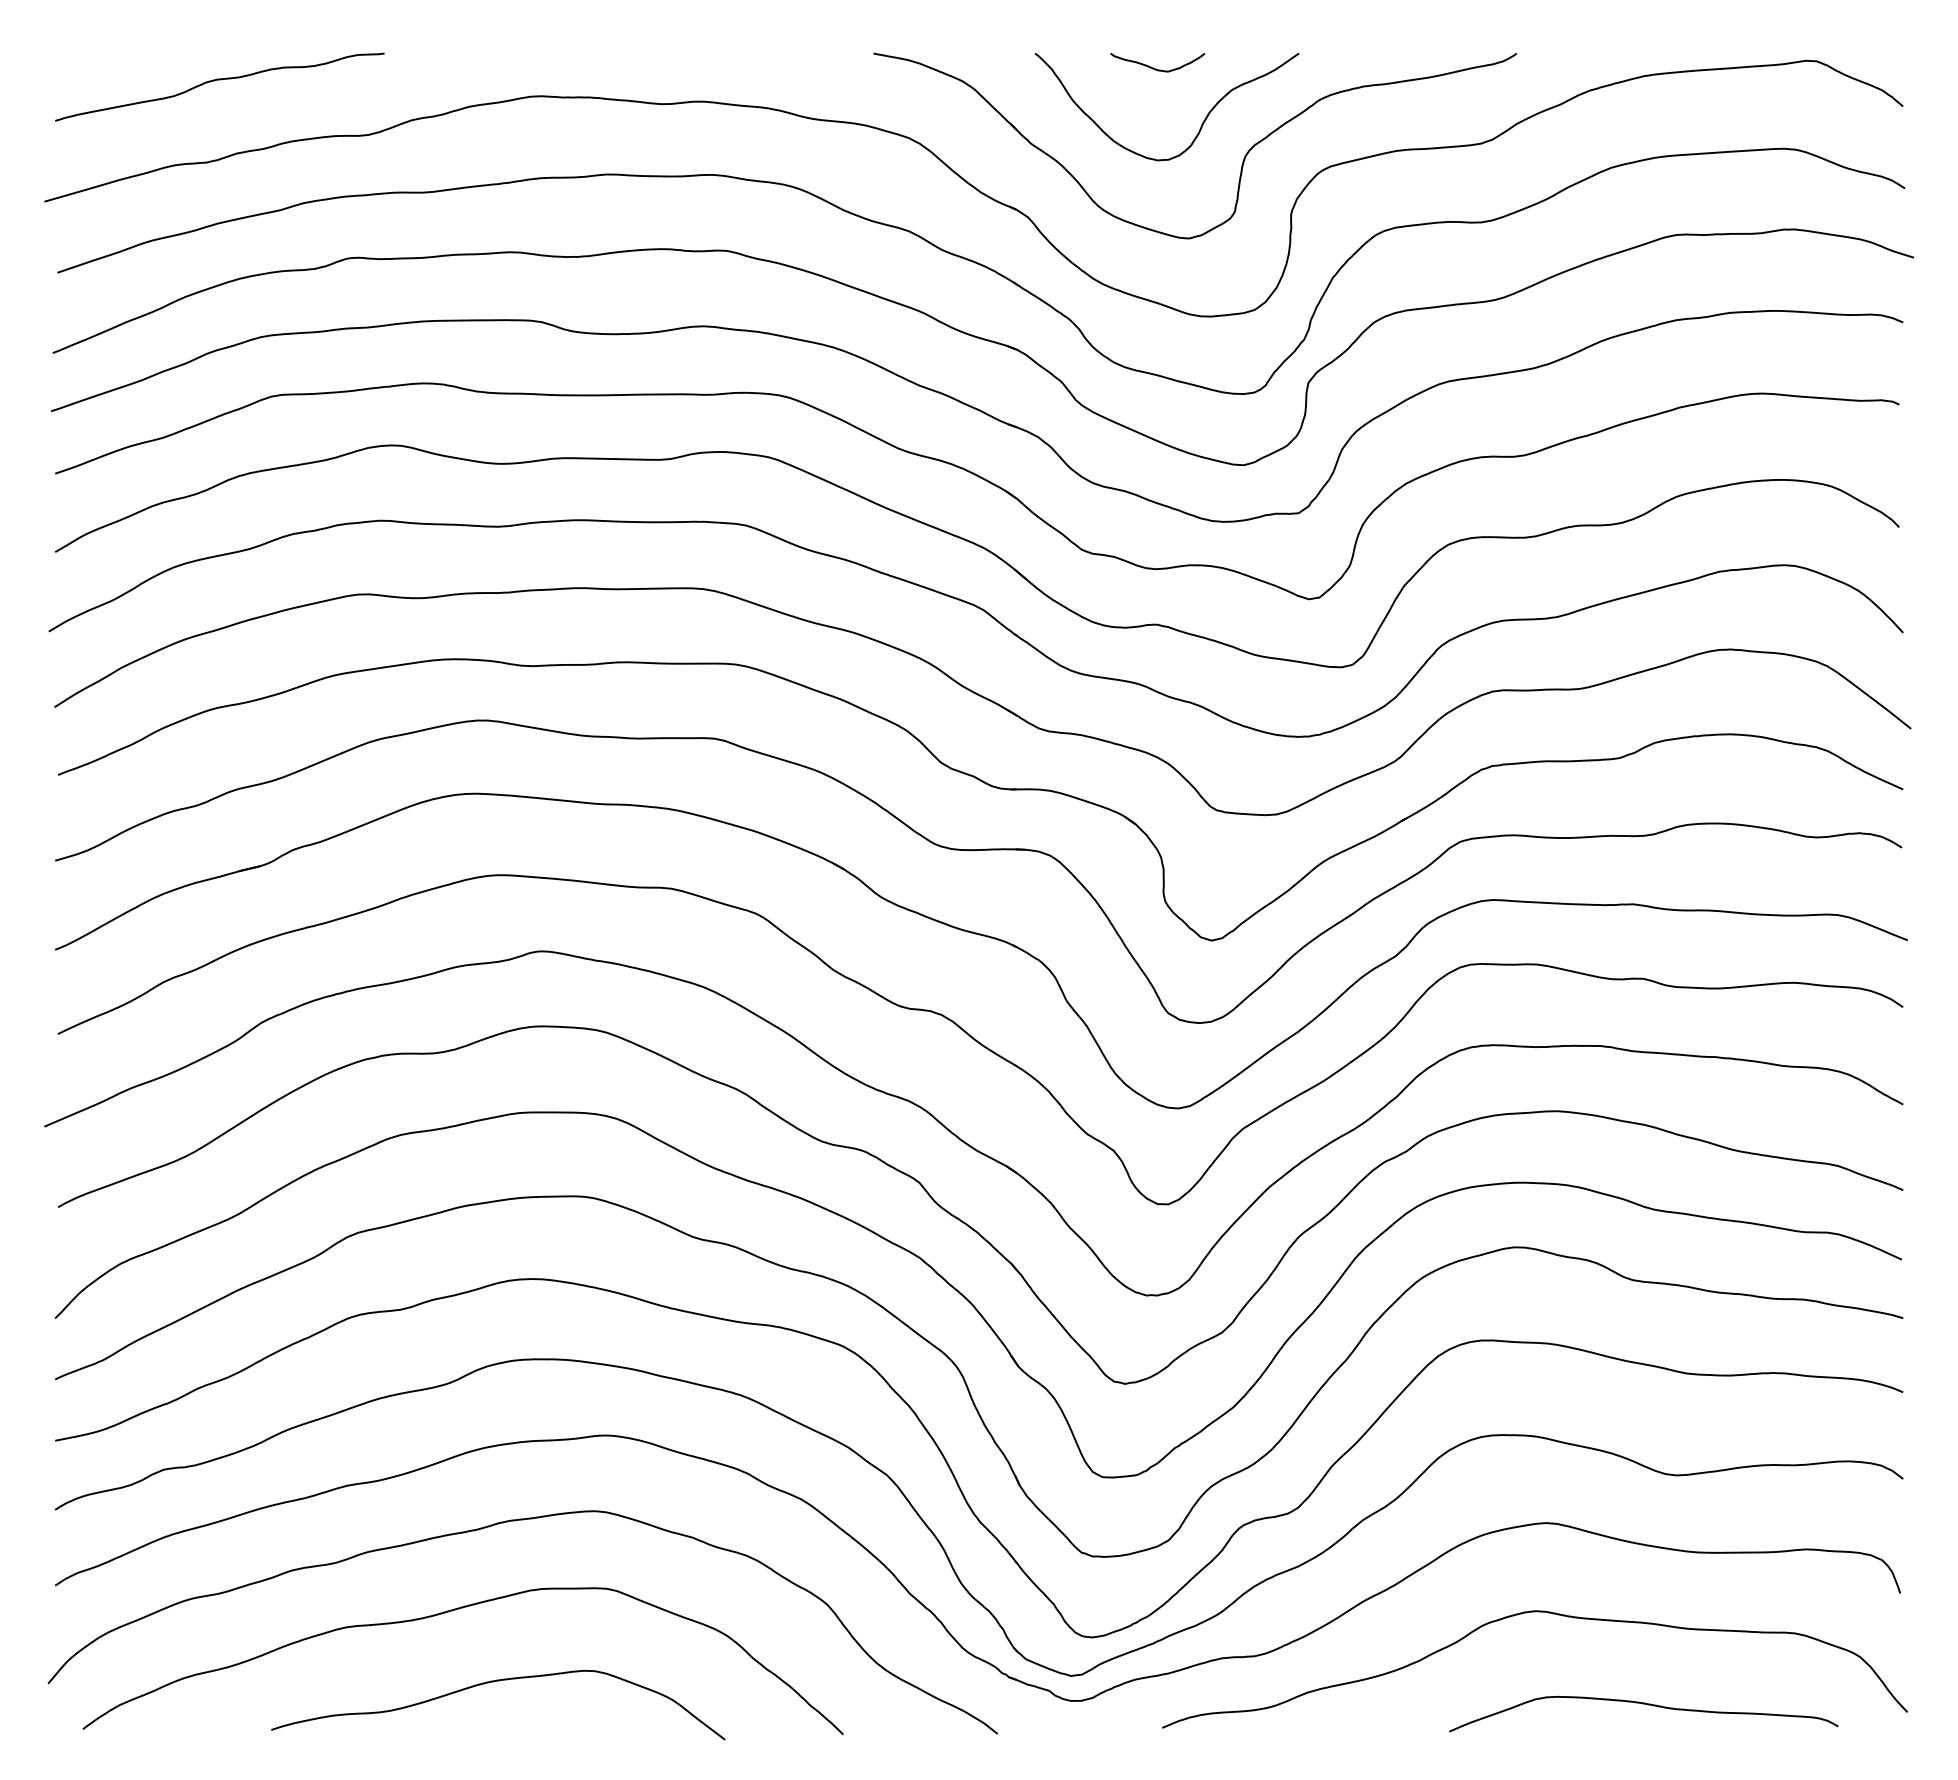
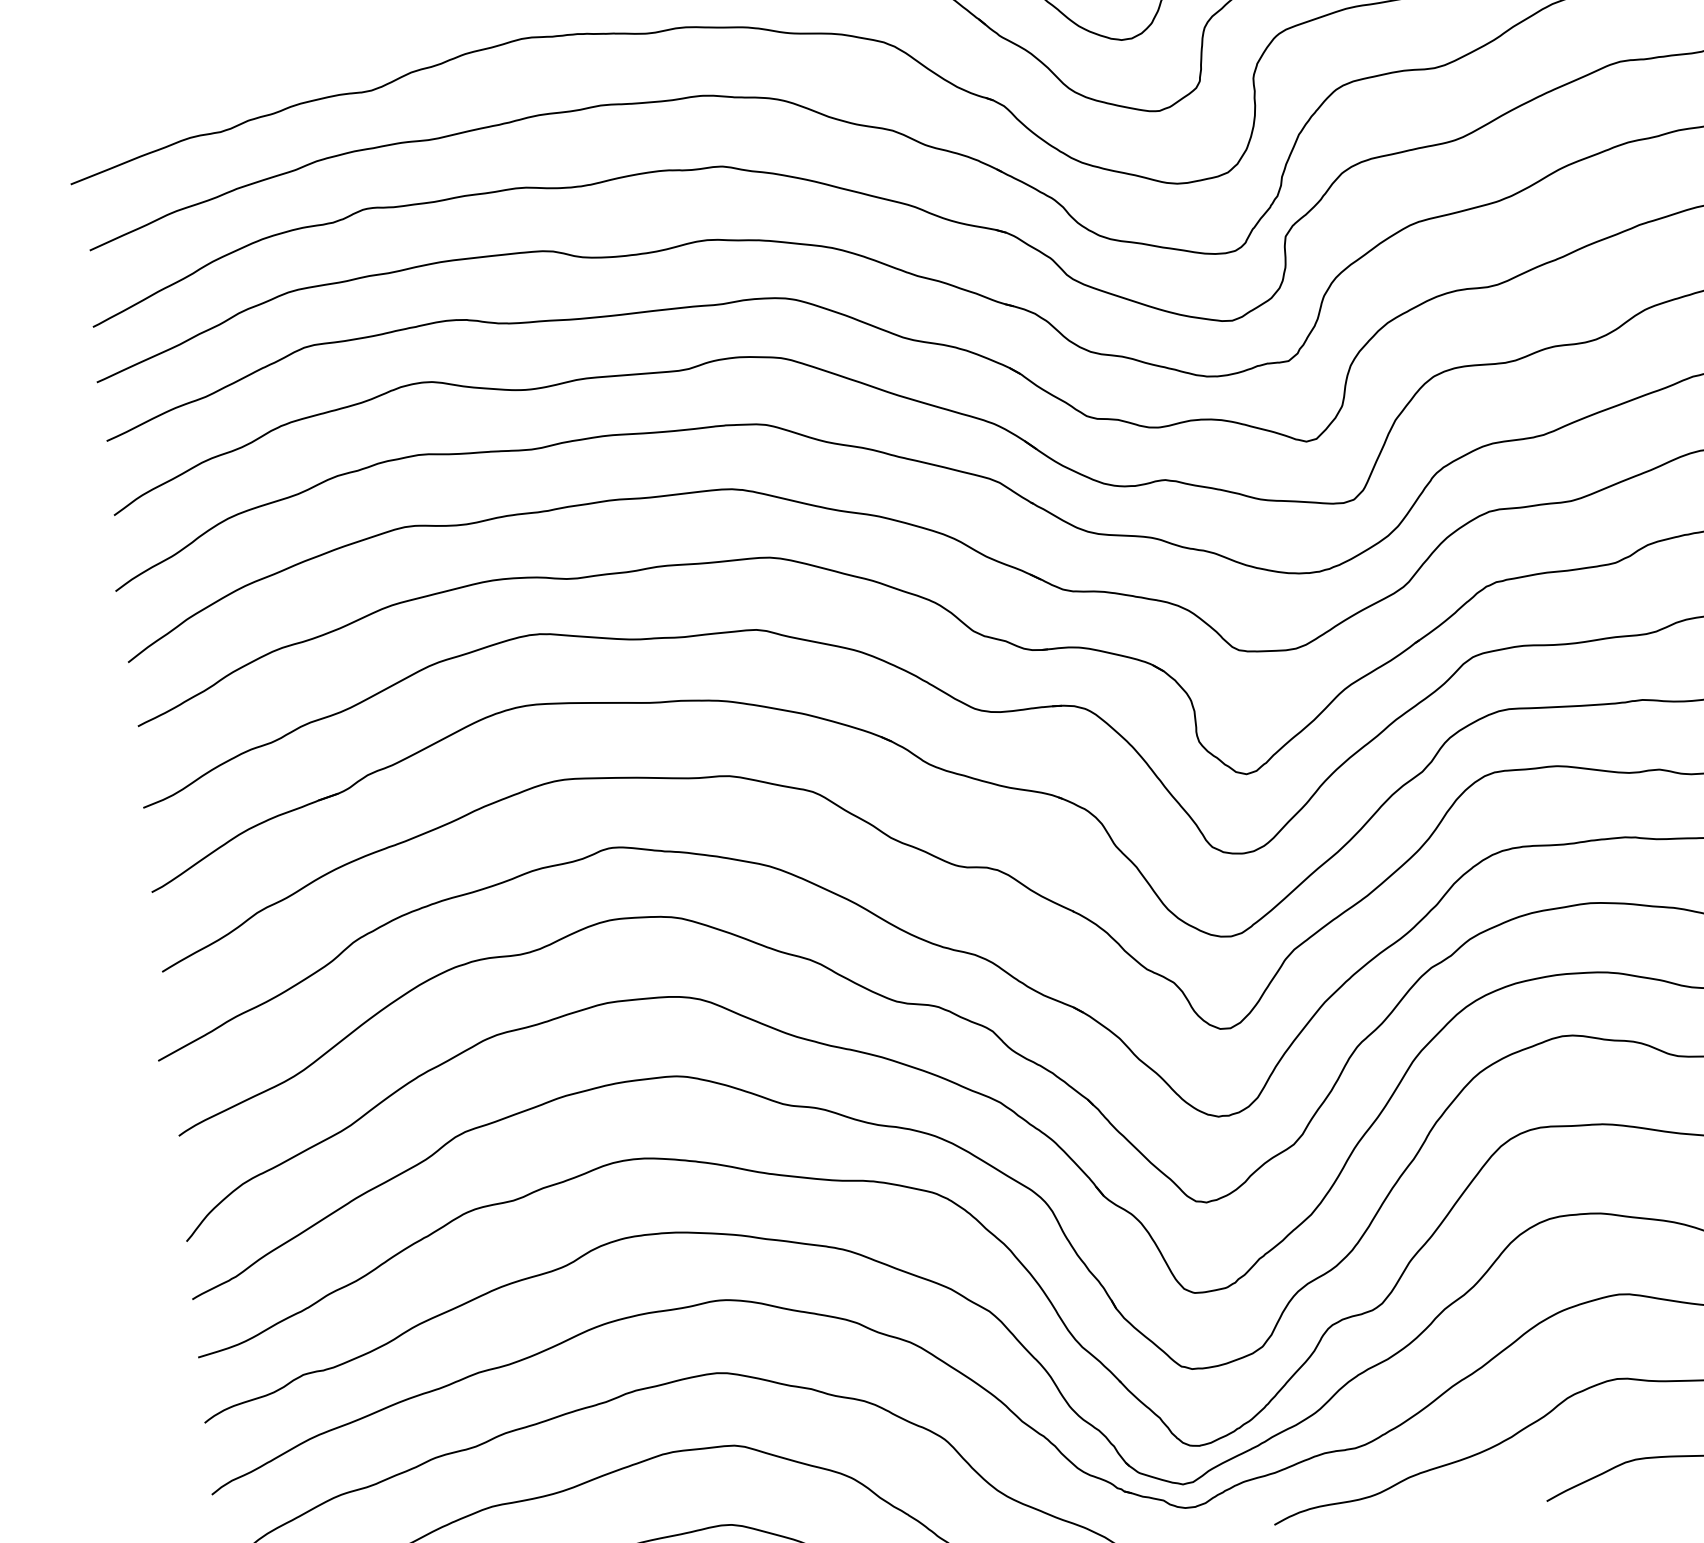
curve: (219, 80) -> (225, 53), removed

